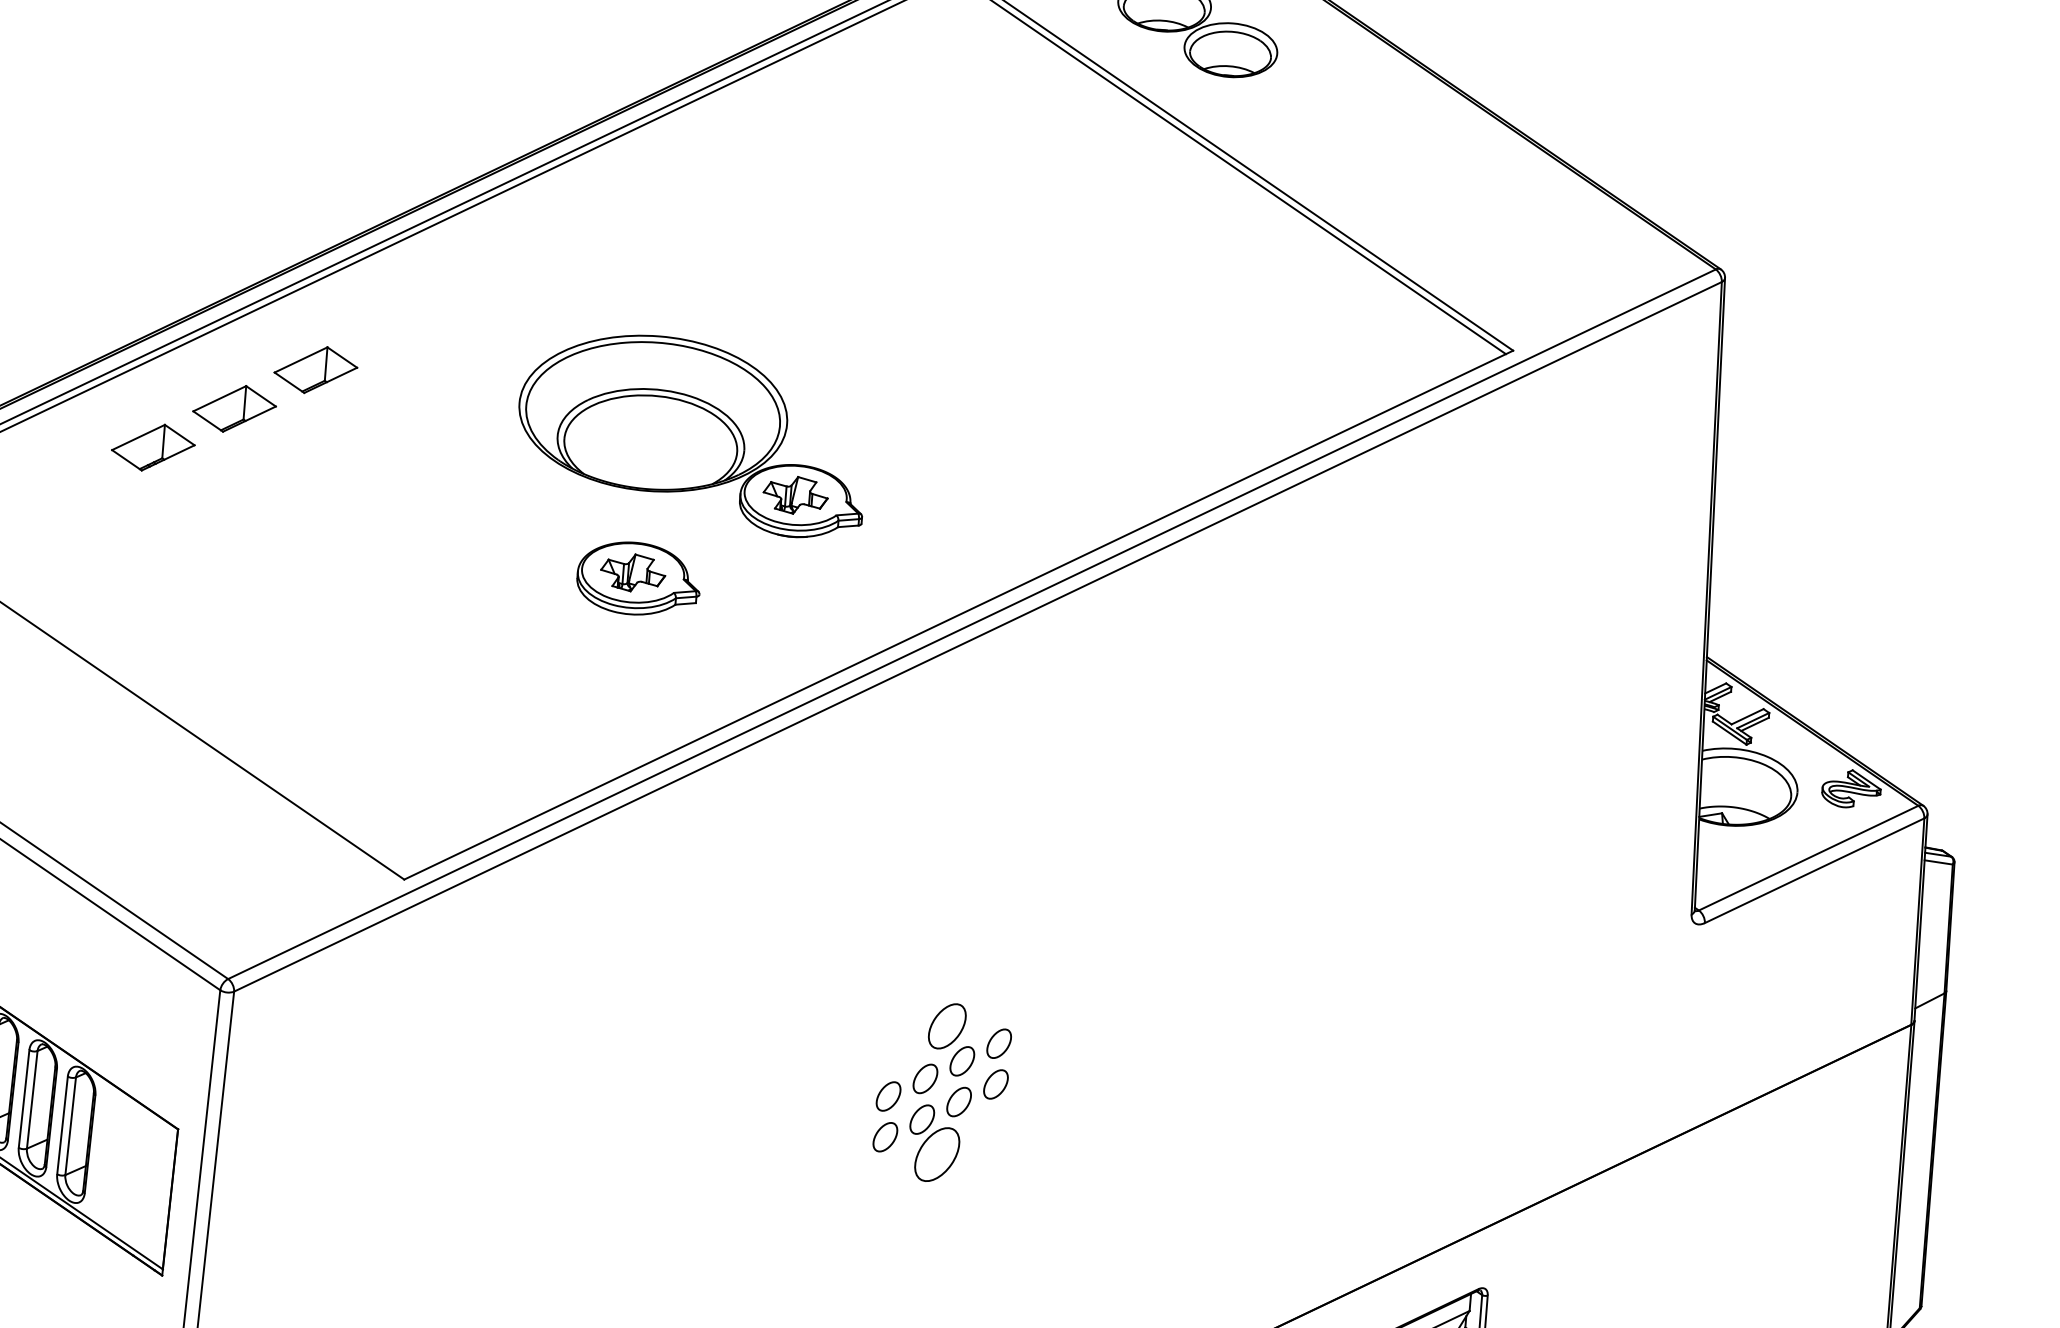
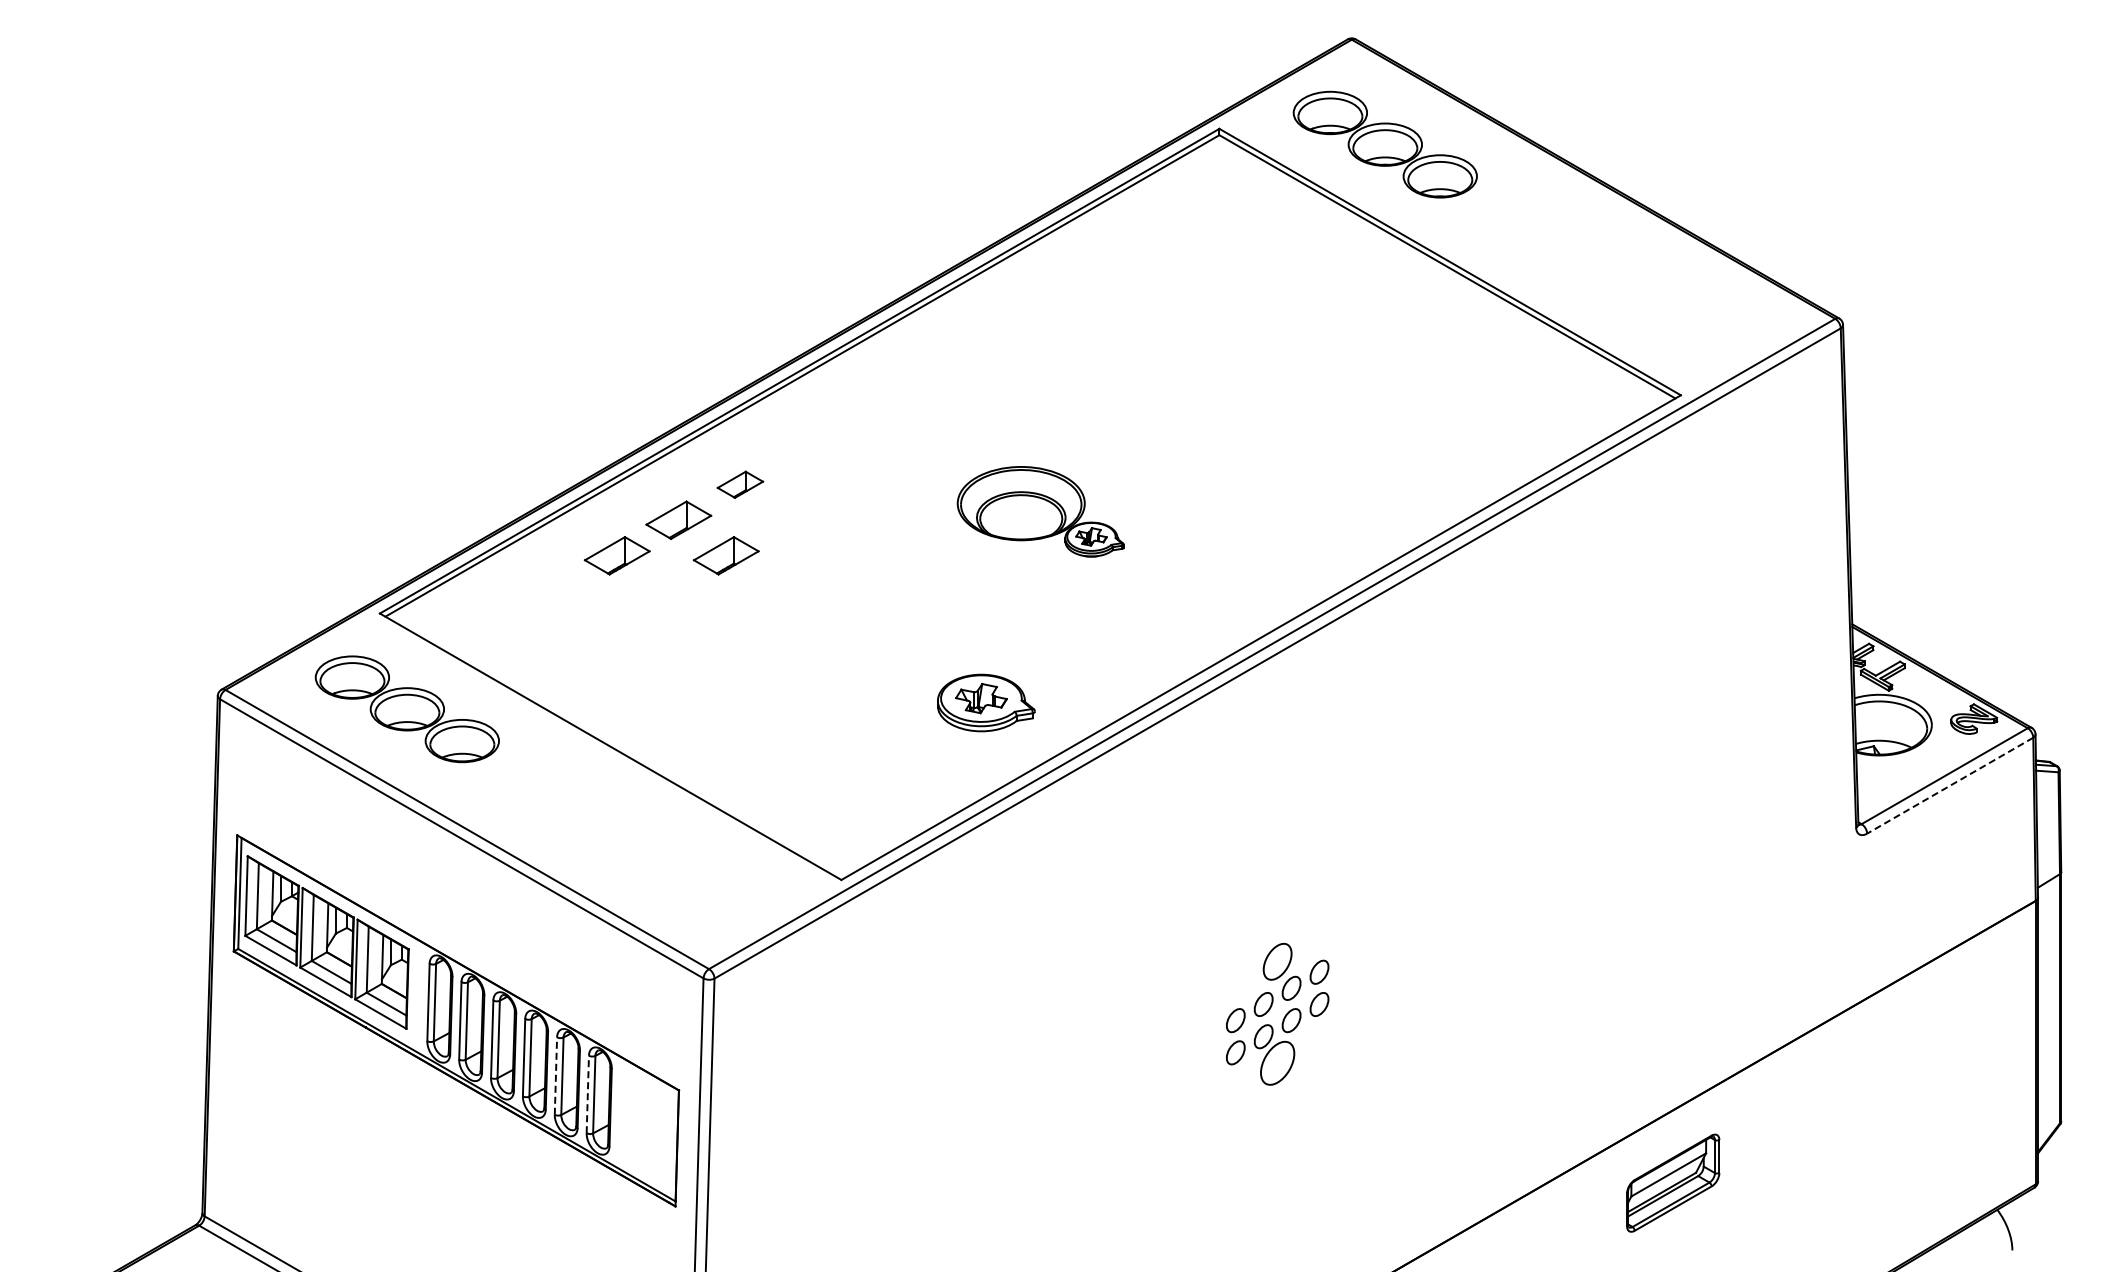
part: (316, 369) -> (740, 484), size x0.7
part: (692, 433) -> (1040, 511), size x0.6
part: (290, 458) -> (725, 555), added
part: (639, 578) -> (986, 702), moved
line: (1815, 870) -> (1950, 785), solid -> dashed
line: (23, 1099) -> (555, 1076), solid -> dashed
line: (62, 1125) -> (587, 1094), solid -> dashed

